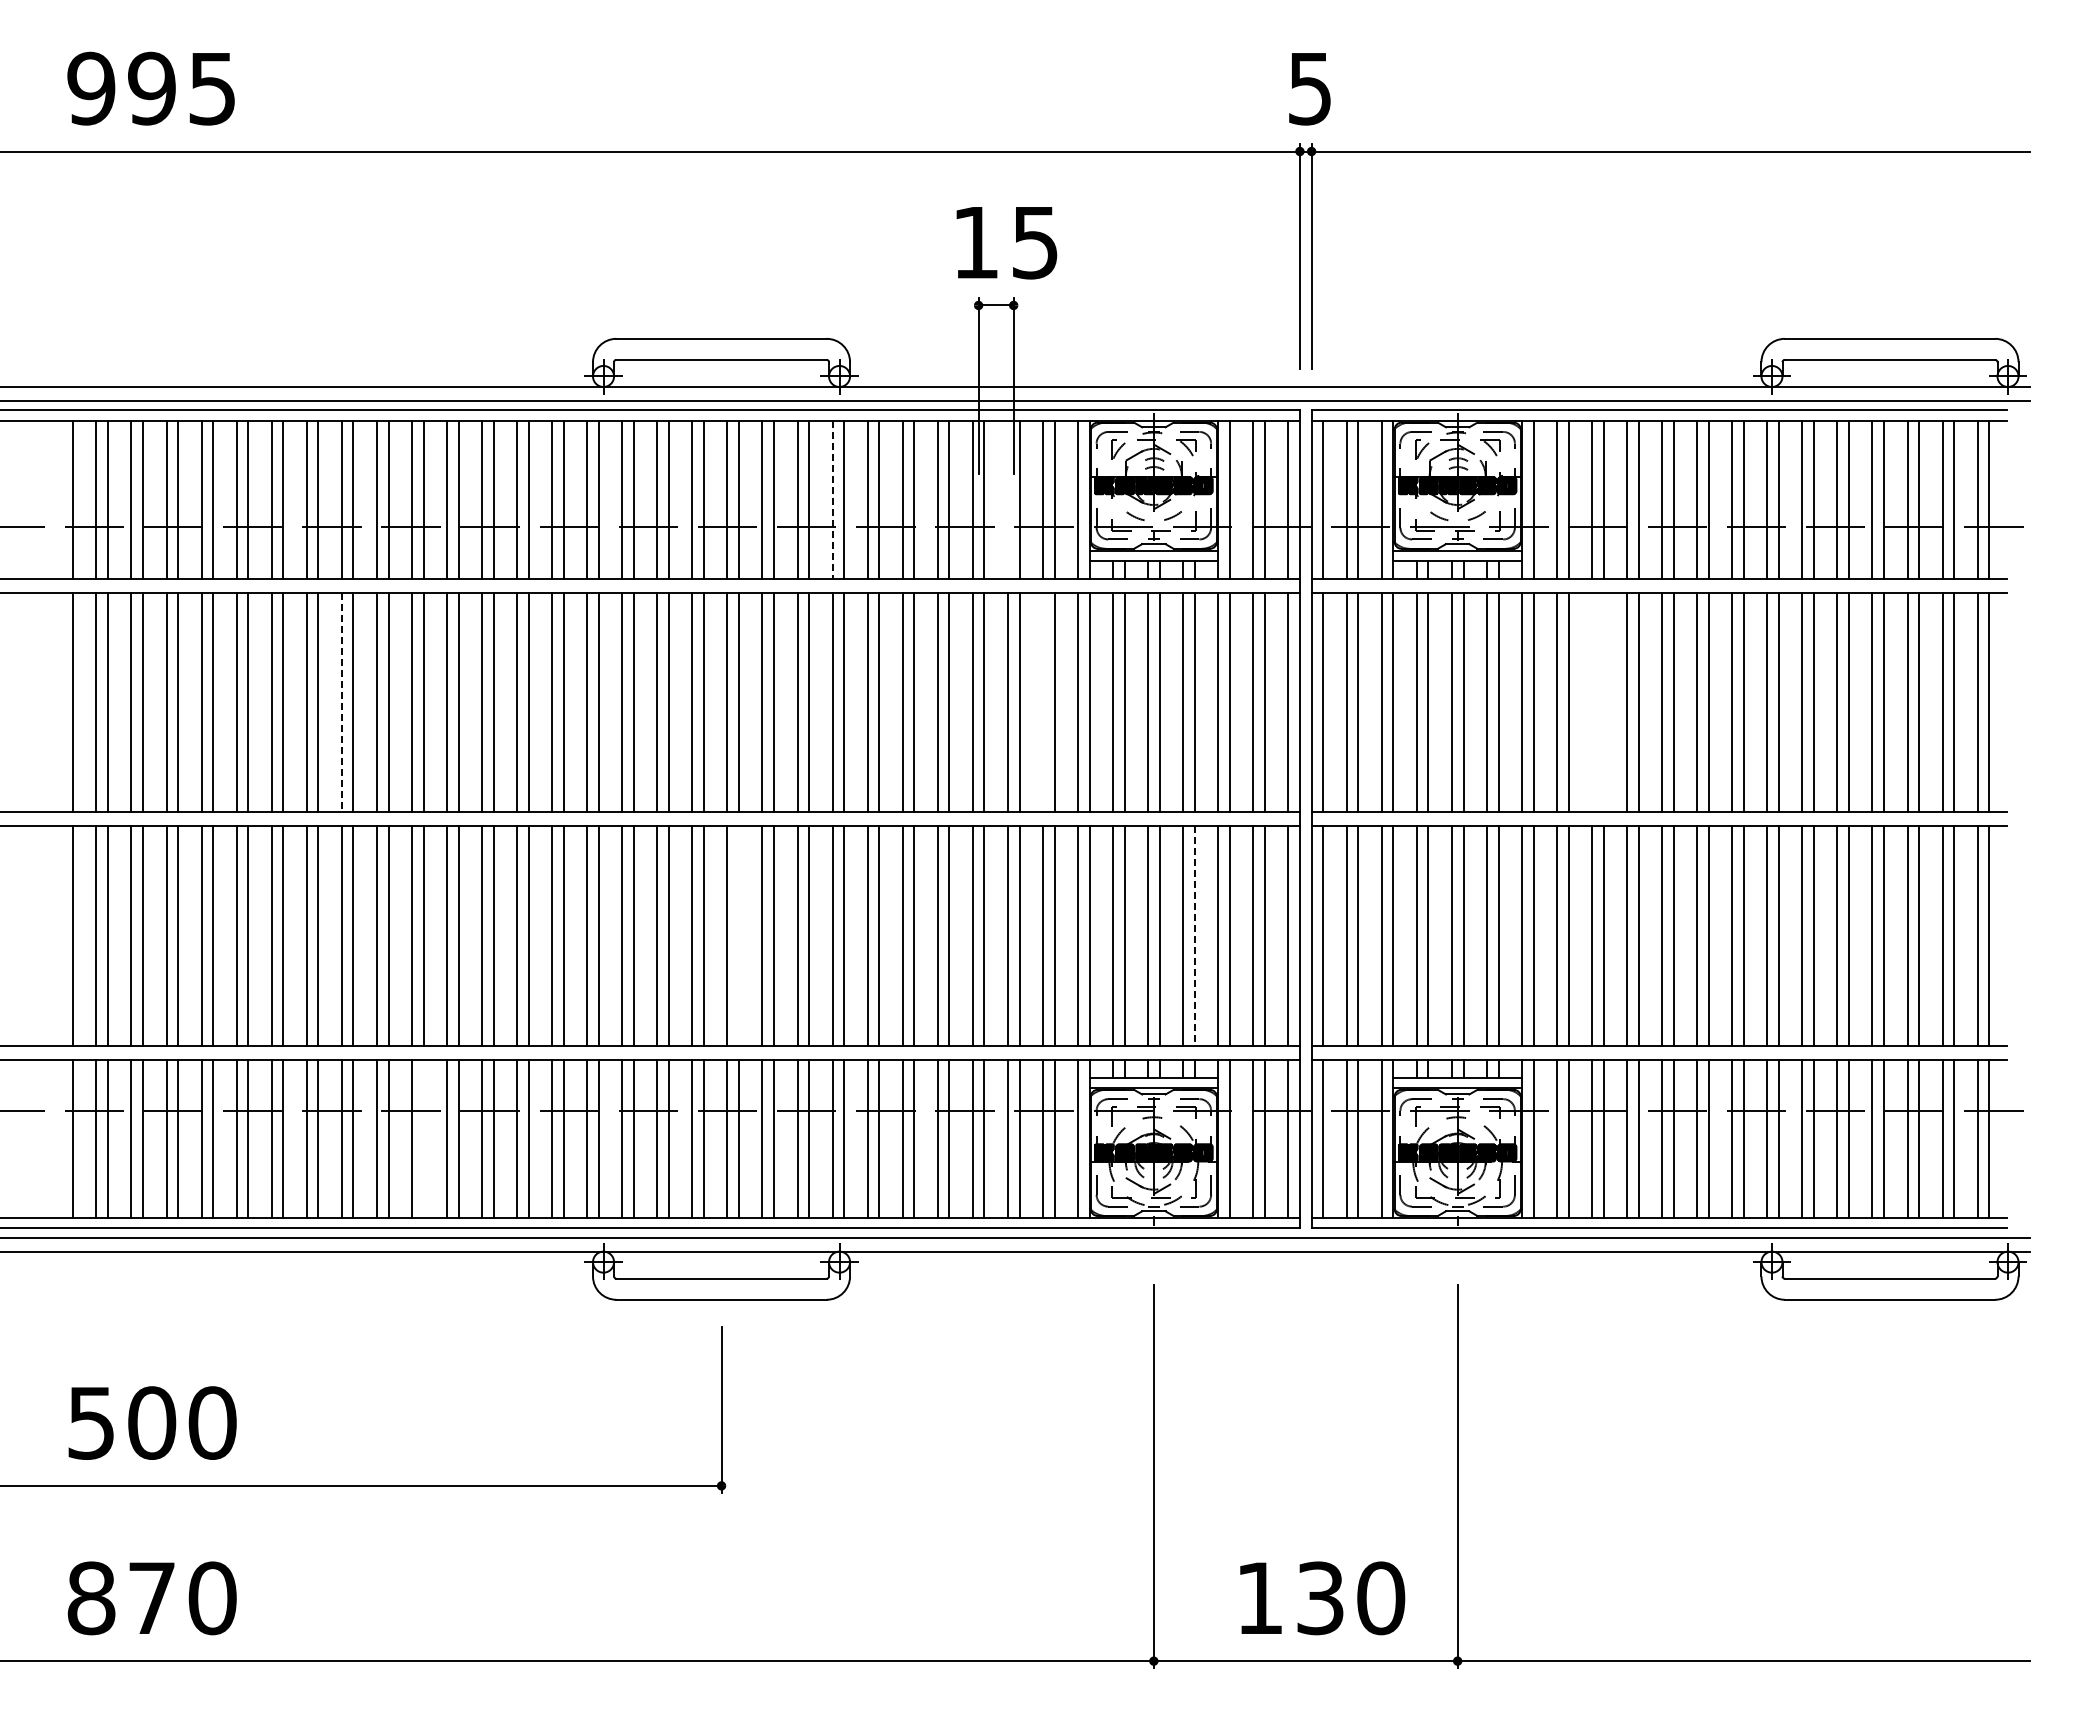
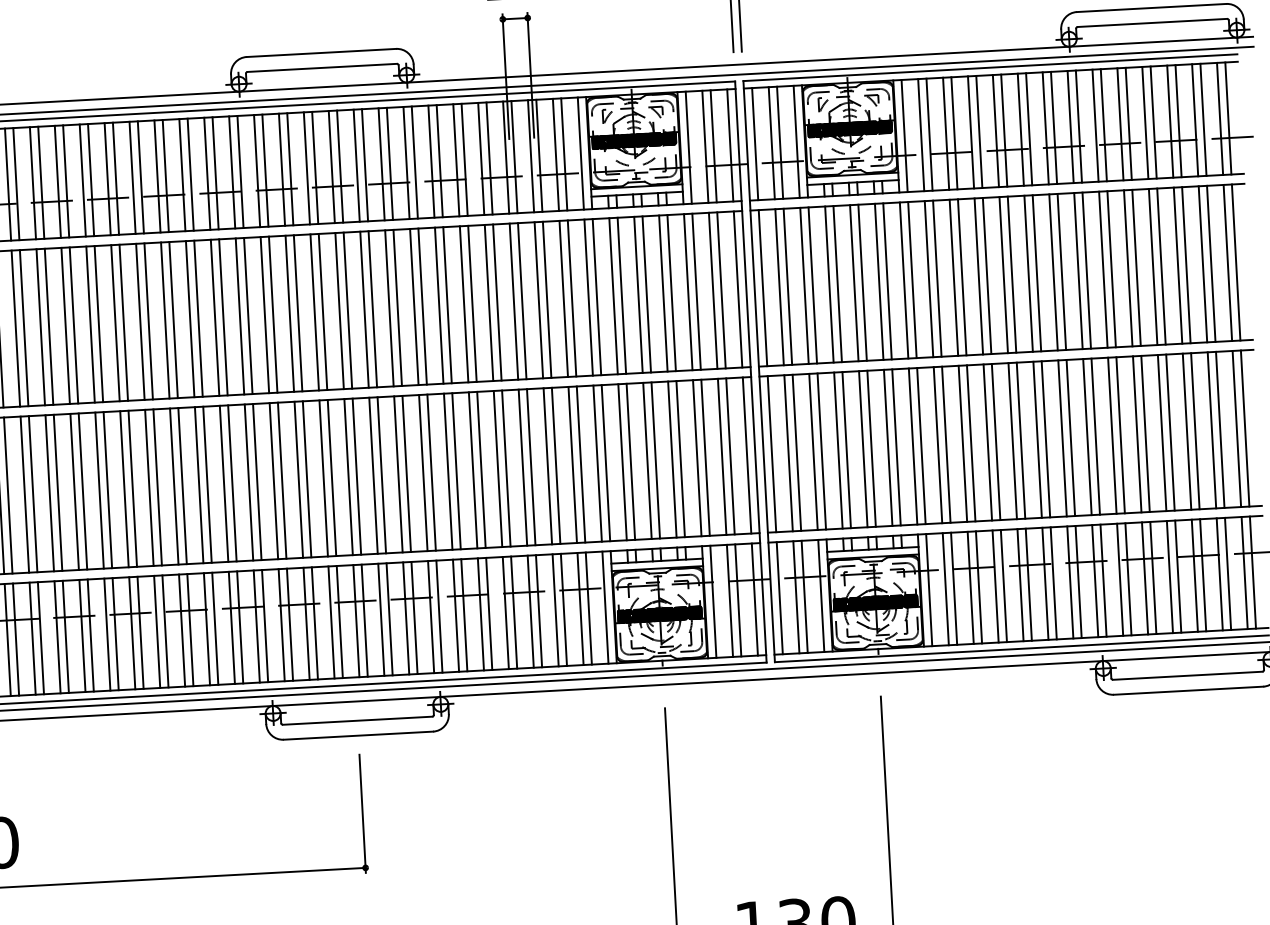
line: (832, 499) -> (406, 162), dashed -> solid
line: (1007, 499) -> (530, 156), added
line: (341, 702) -> (65, 325), dashed -> solid
line: (1042, 702) -> (563, 298), added
line: (1592, 702) -> (954, 277), added
line: (1603, 702) -> (962, 277), added
line: (739, 935) -> (357, 476), added
line: (1194, 936) -> (680, 459), dashed -> solid
line: (423, 1138) -> (140, 632), added

